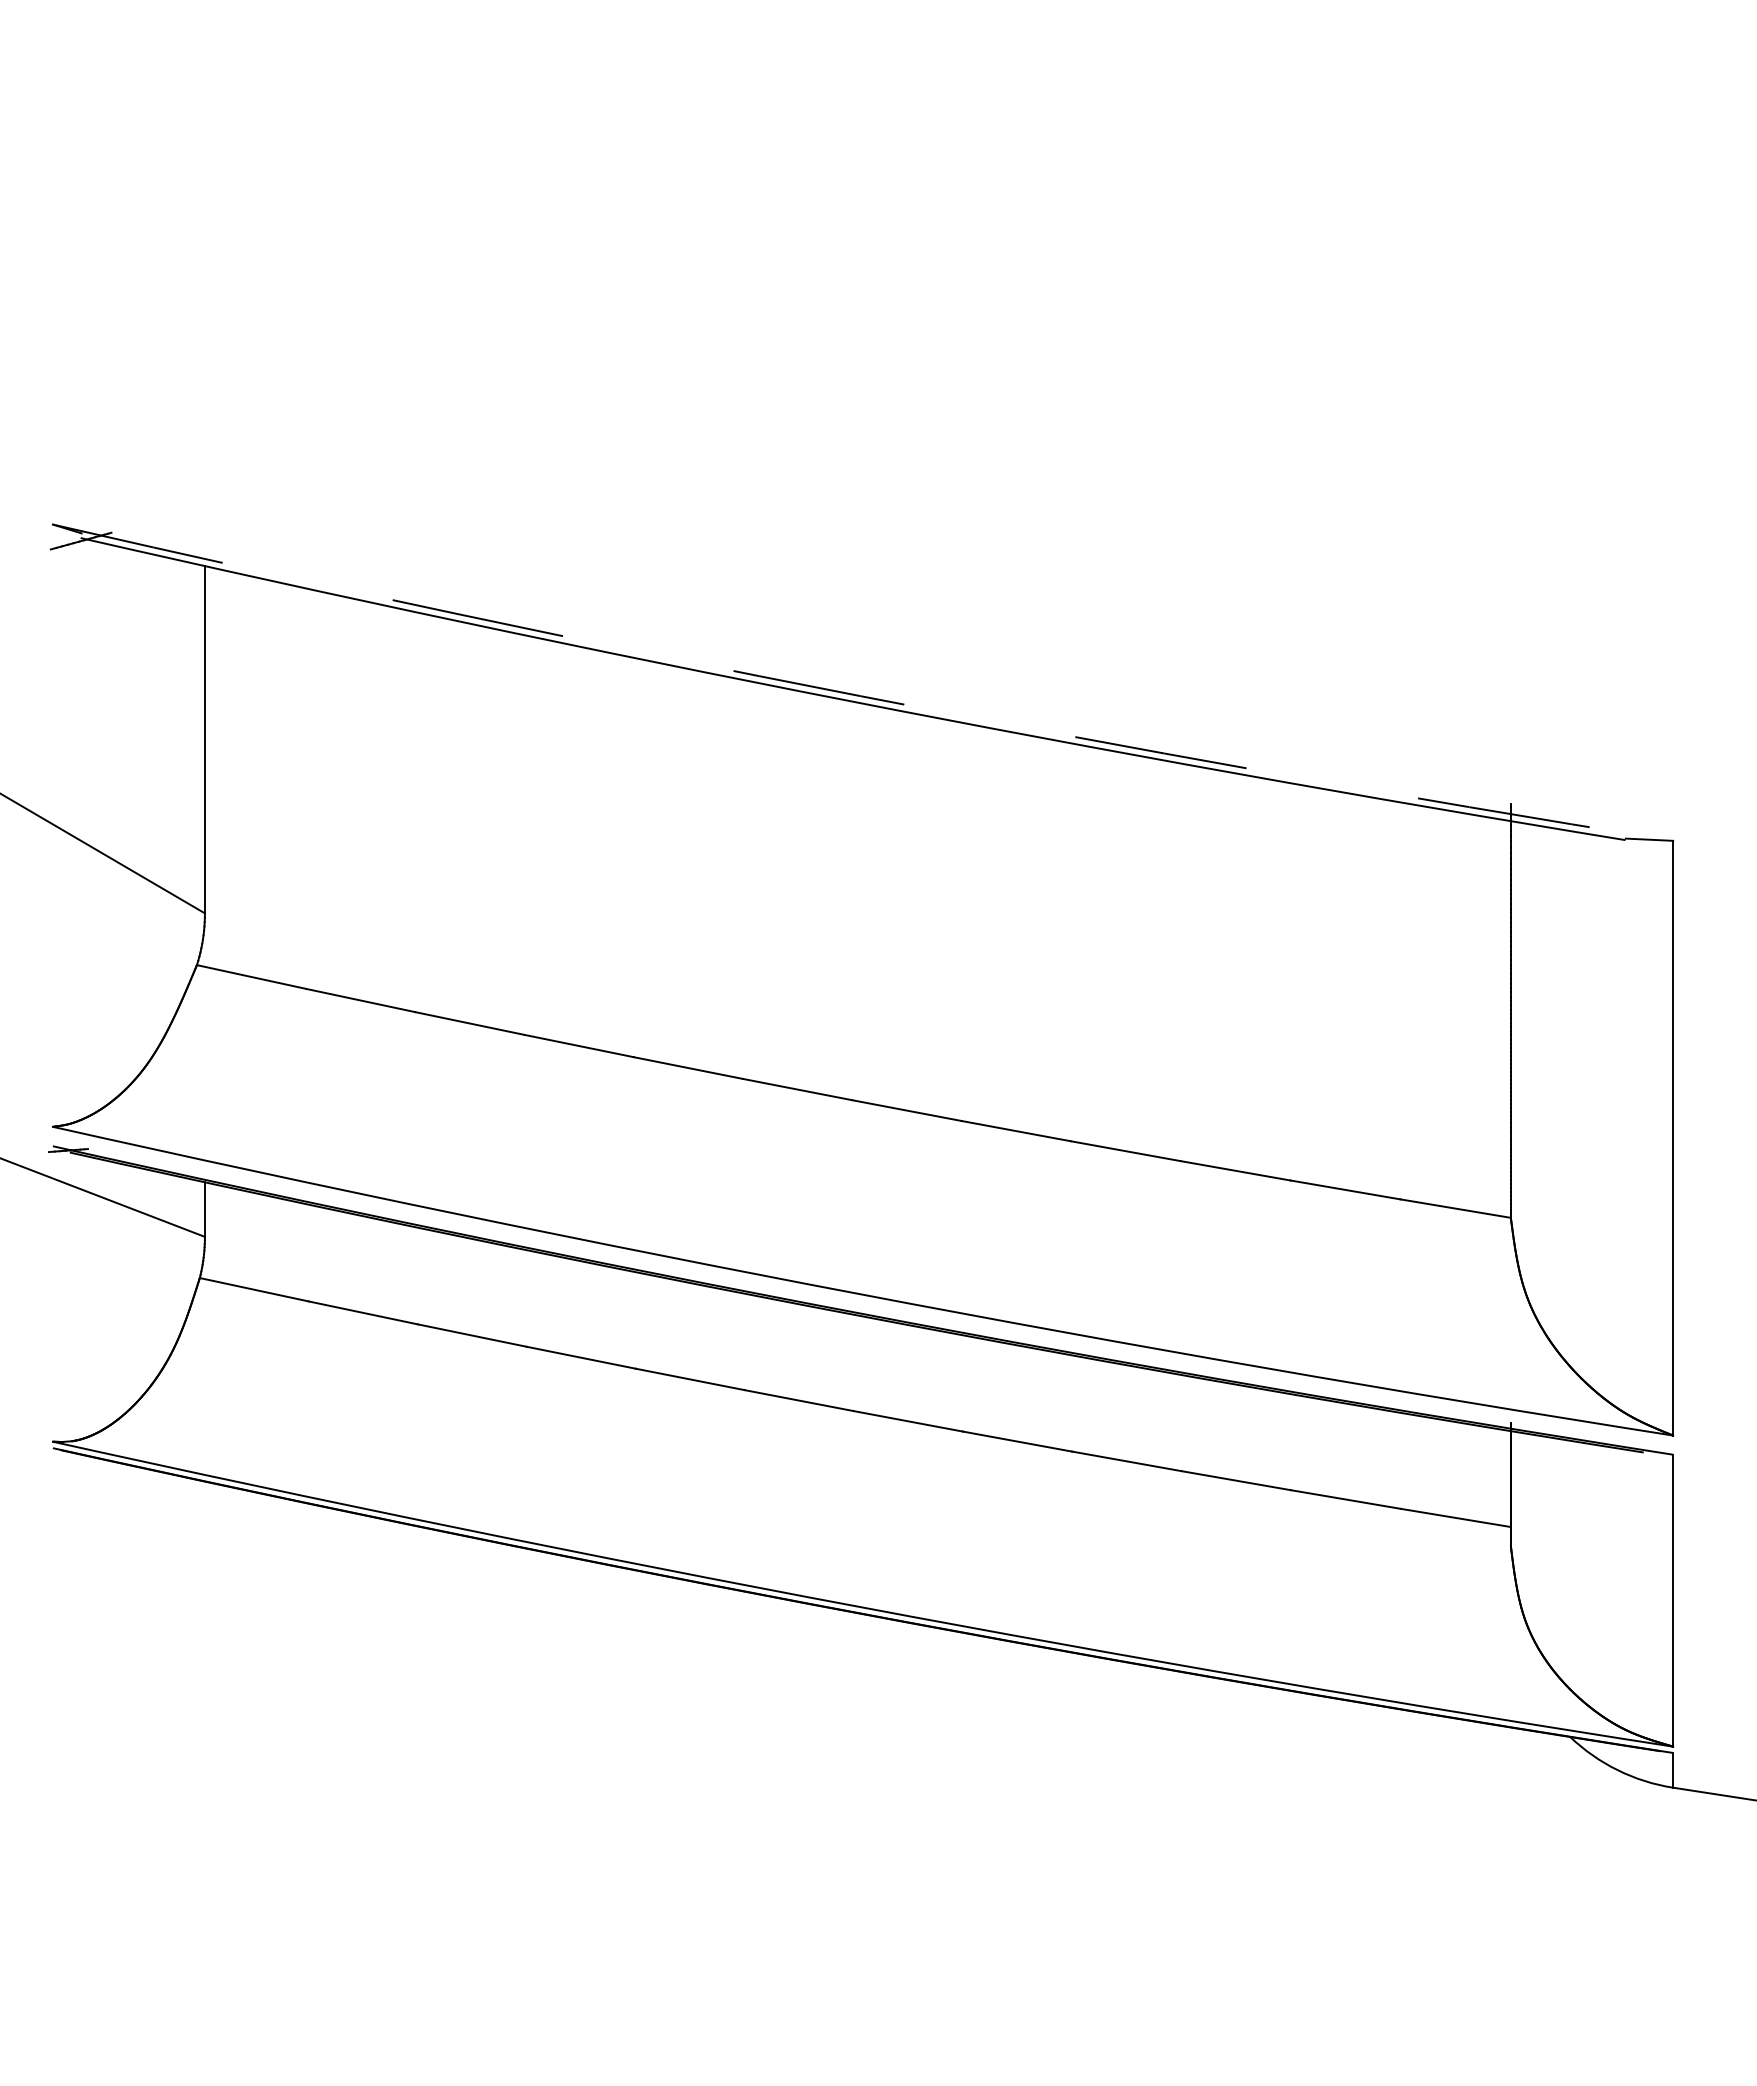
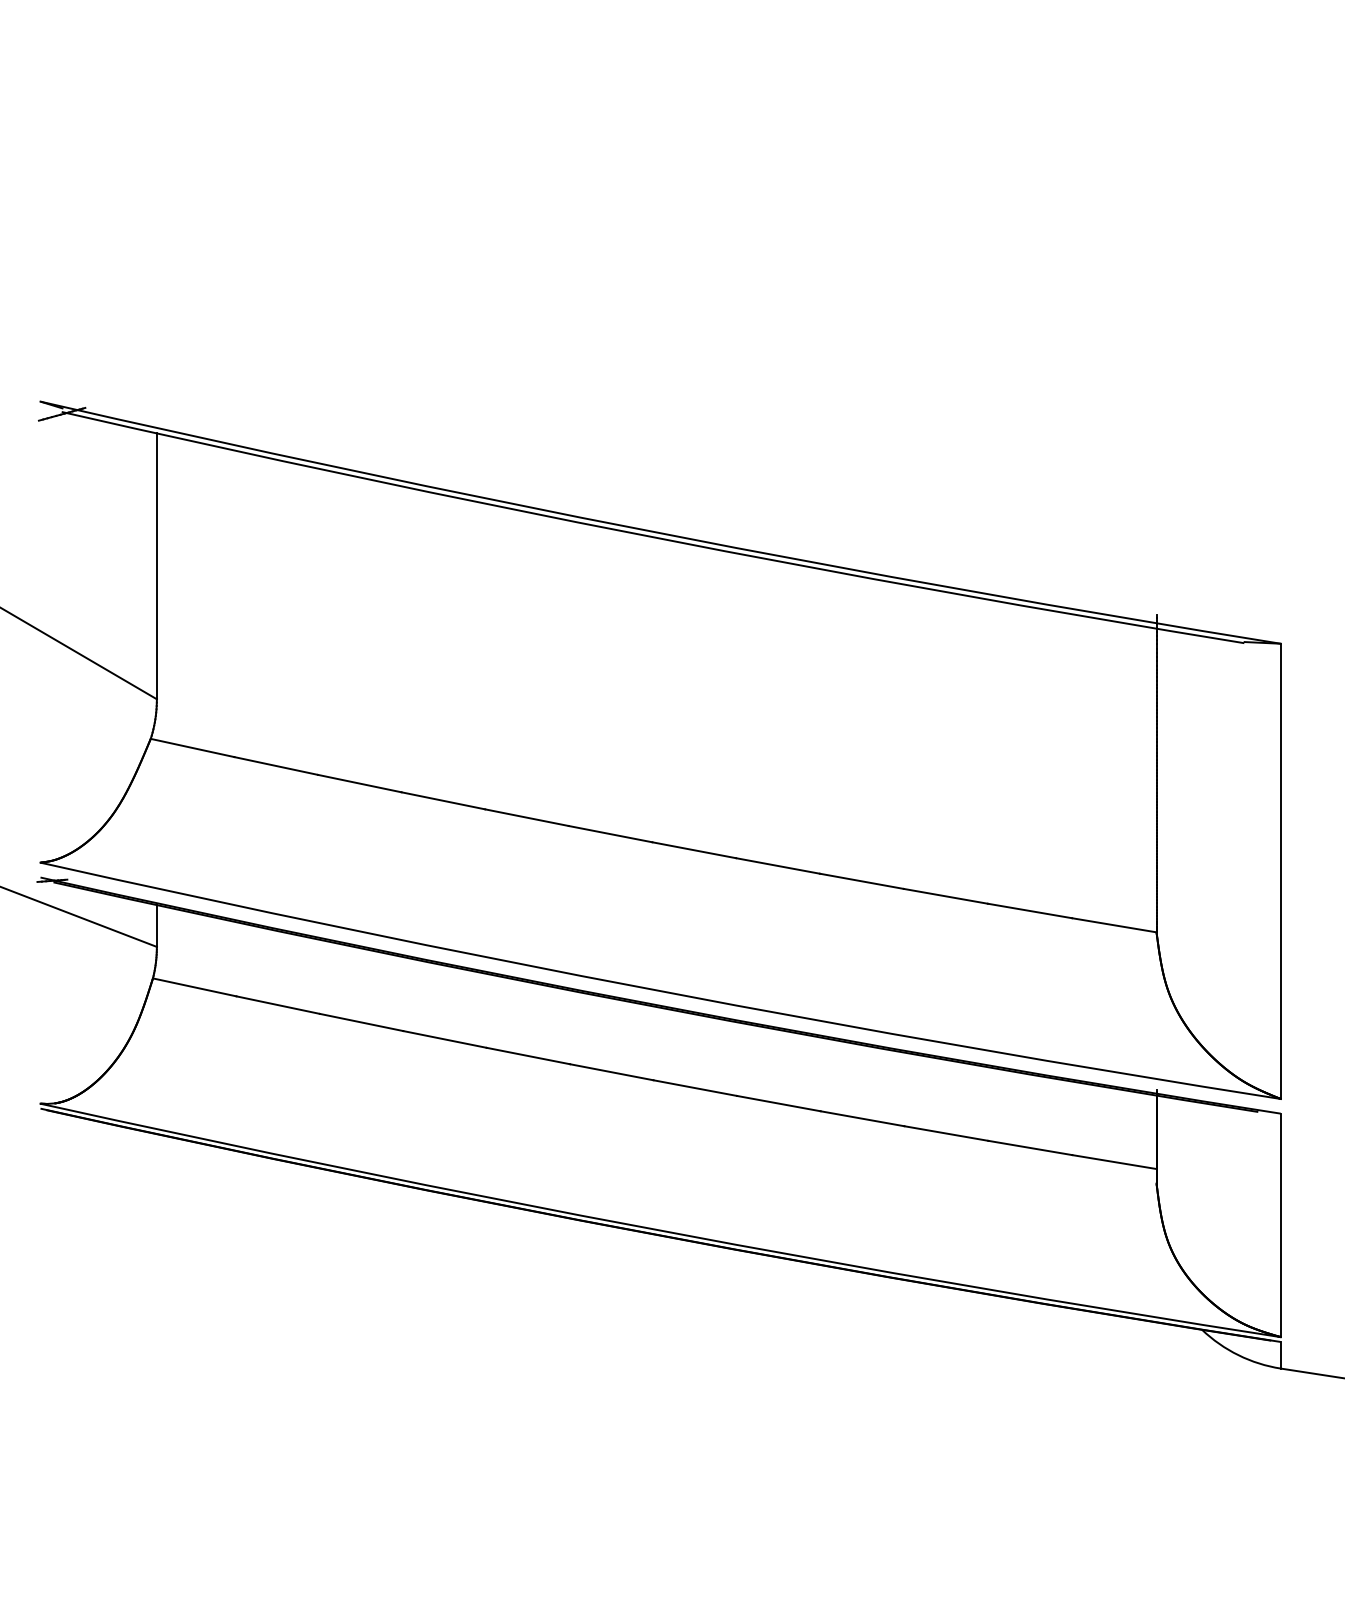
arc: (860, 696) -> (658, 533), dashed -> solid

